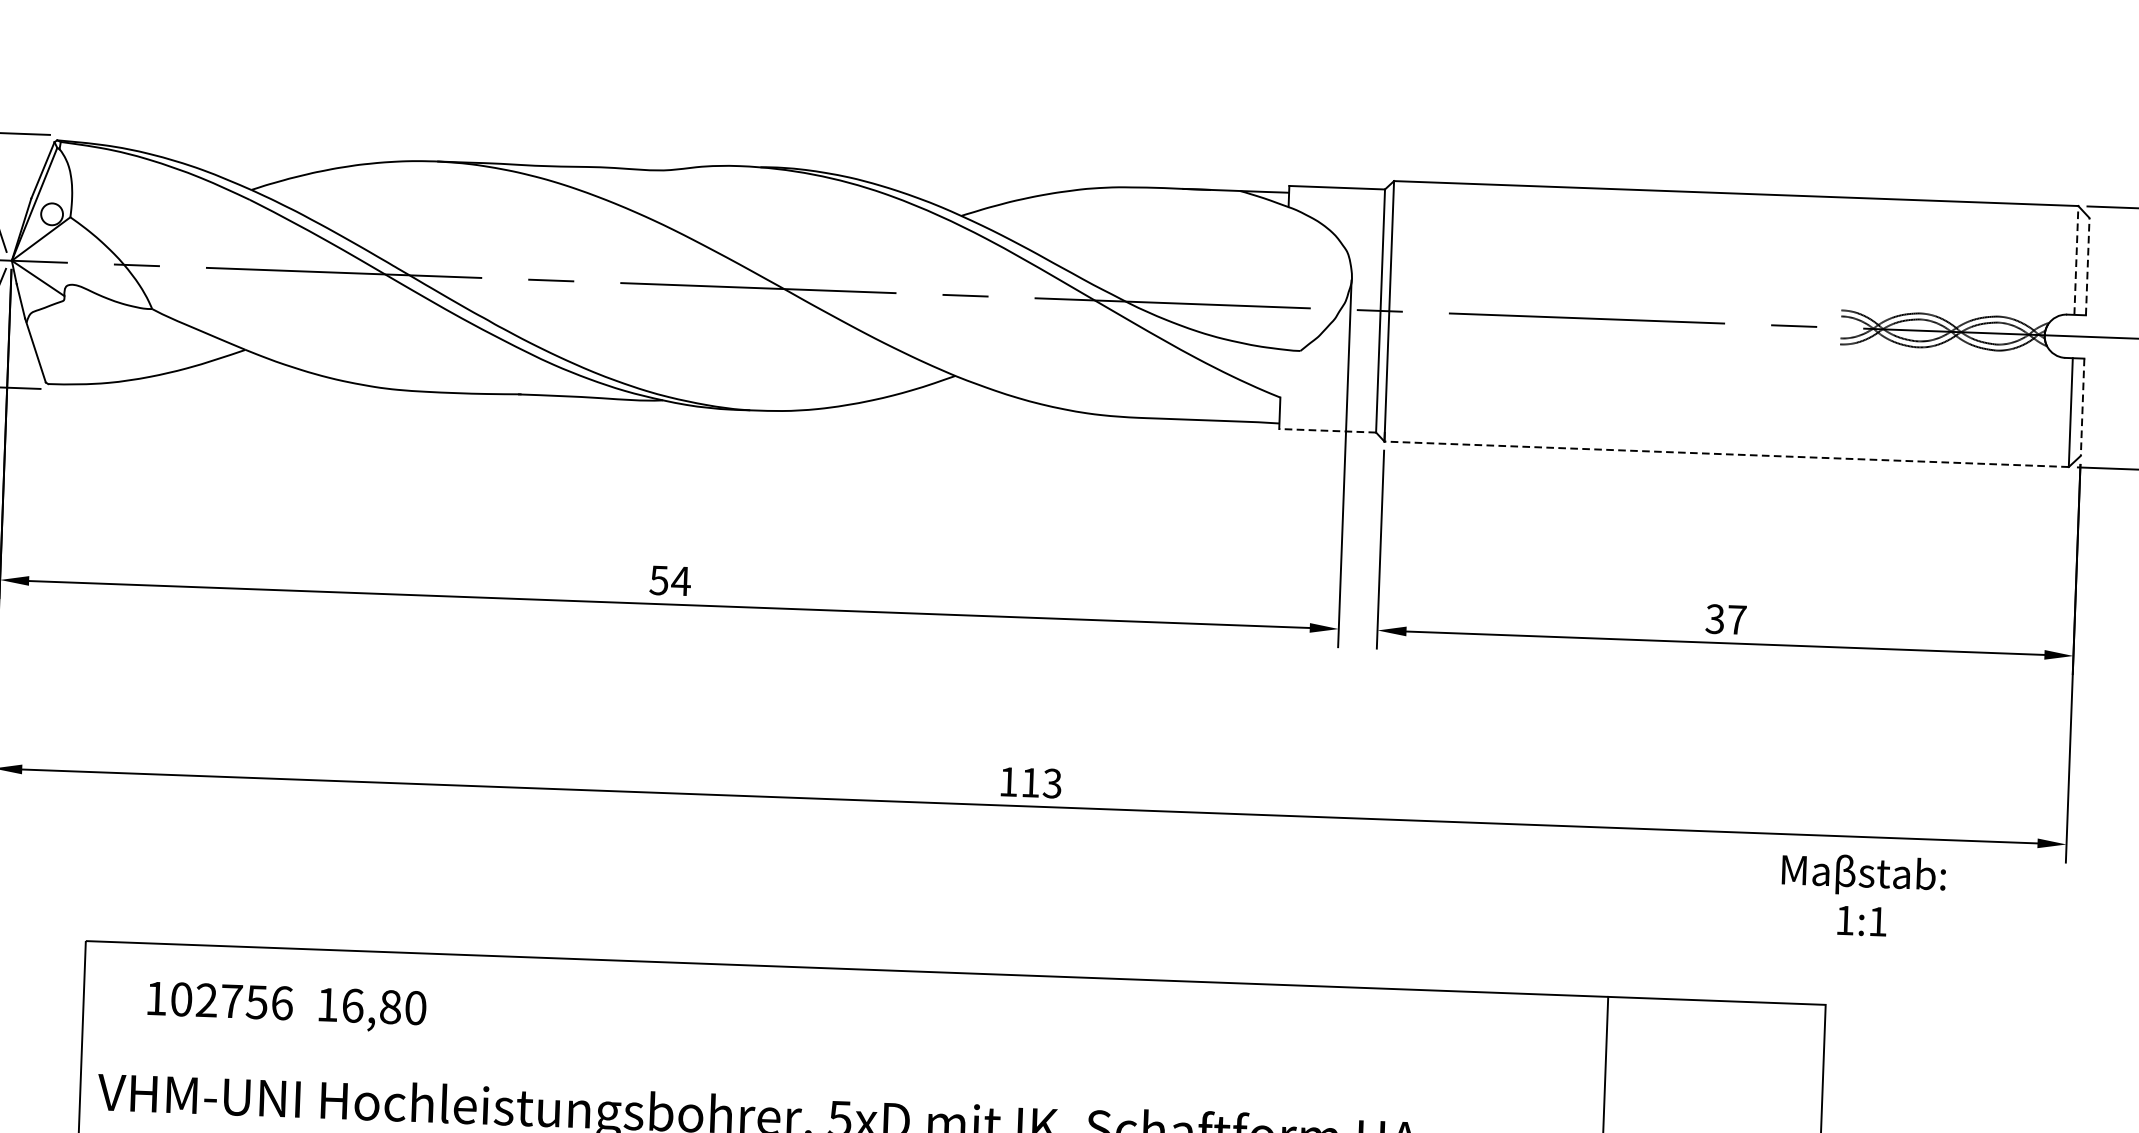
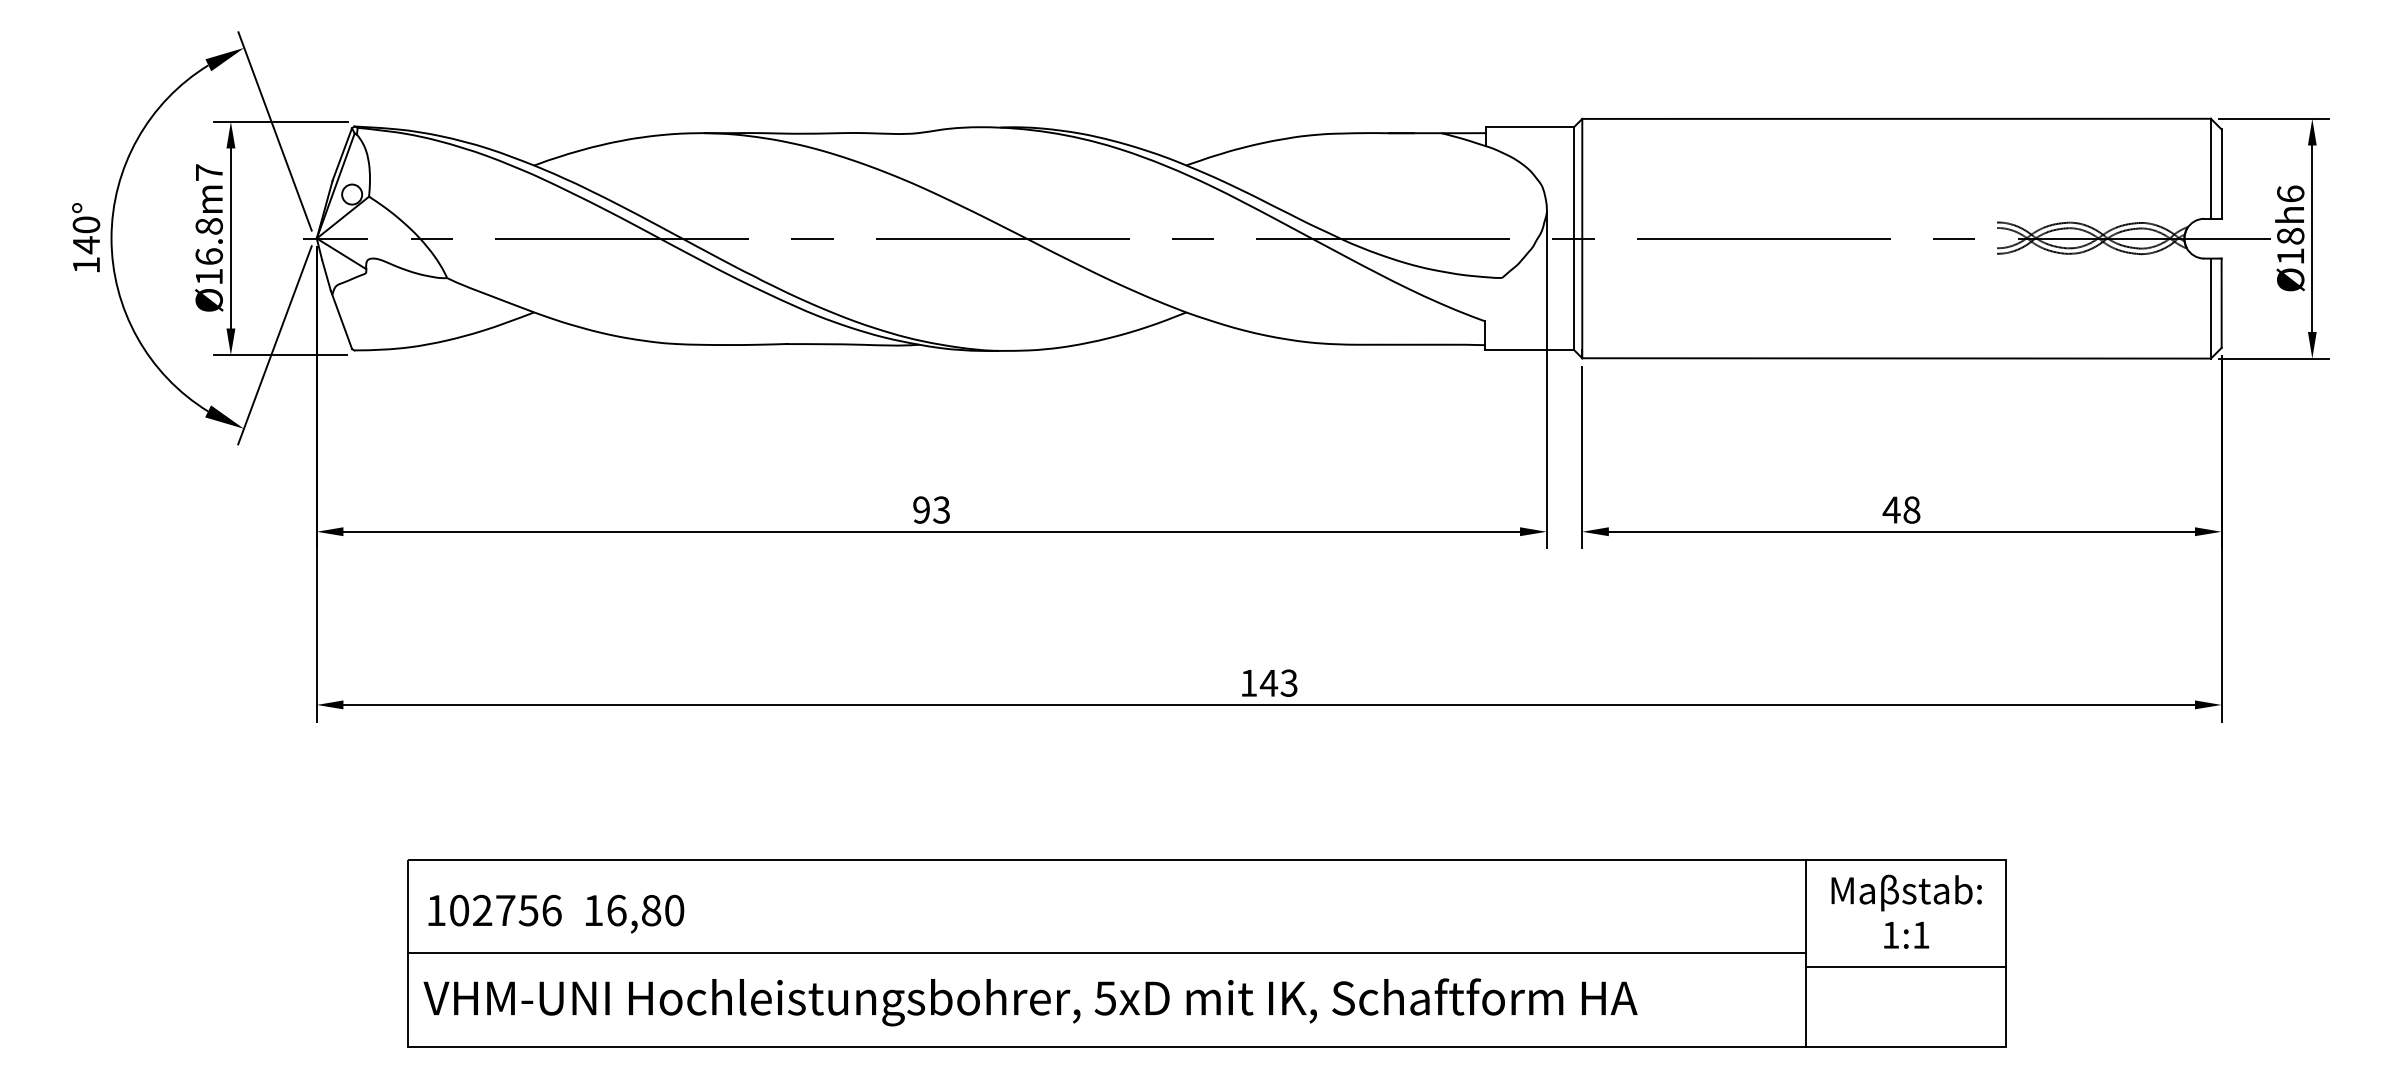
line: (2075, 260) -> (2210, 168), dashed -> solid
line: (2087, 267) -> (2221, 174), dashed -> solid
line: (2082, 407) -> (2221, 303), dashed -> solid
line: (1327, 431) -> (1529, 350), dashed -> solid
line: (1726, 454) -> (1896, 358), dashed -> solid
text: (670, 580) -> (931, 509), 54 -> 93
text: (1725, 618) -> (1901, 509), 37 -> 48
text: (1029, 783) -> (1268, 683), 113 -> 143
text: (1862, 895) -> (1906, 911), moved
text: (287, 1006) -> (556, 913), moved
line: (842, 1070) -> (1106, 953), added
line: (1713, 1116) -> (1906, 966), added

